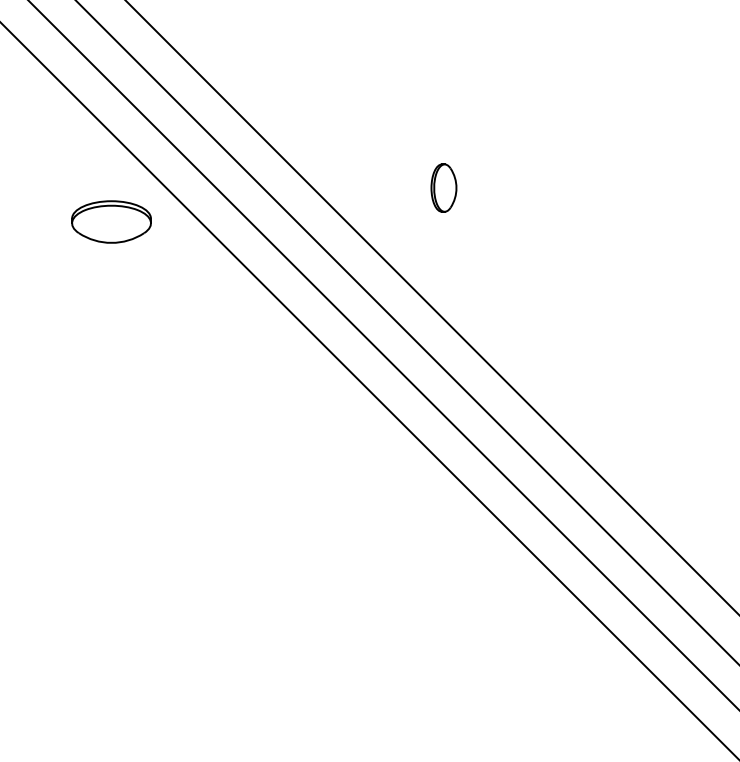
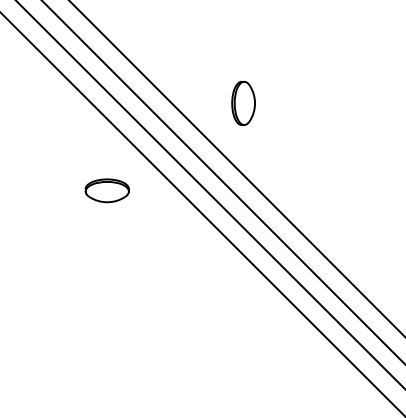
part: (443, 186) -> (243, 102), size x1.67
part: (110, 221) -> (106, 190), moved

